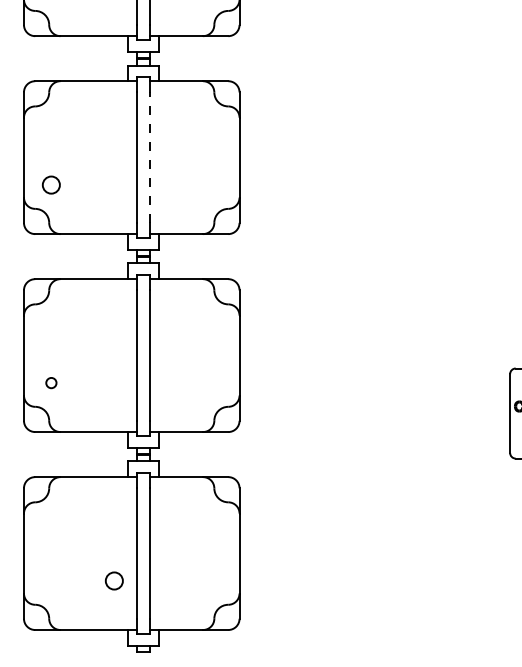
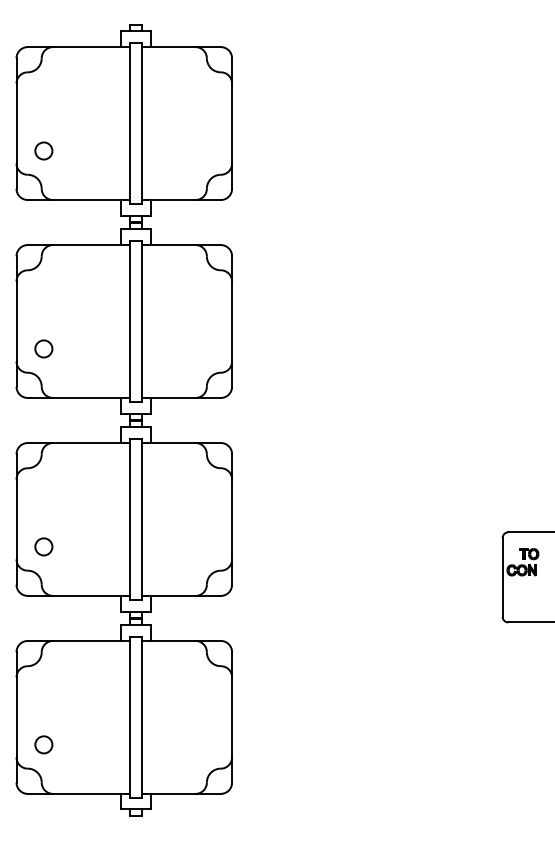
line: (149, 157) -> (142, 321), dashed -> solid
circle: (50, 382) -> (43, 546), size x1.67
circle: (113, 580) -> (43, 744), moved

